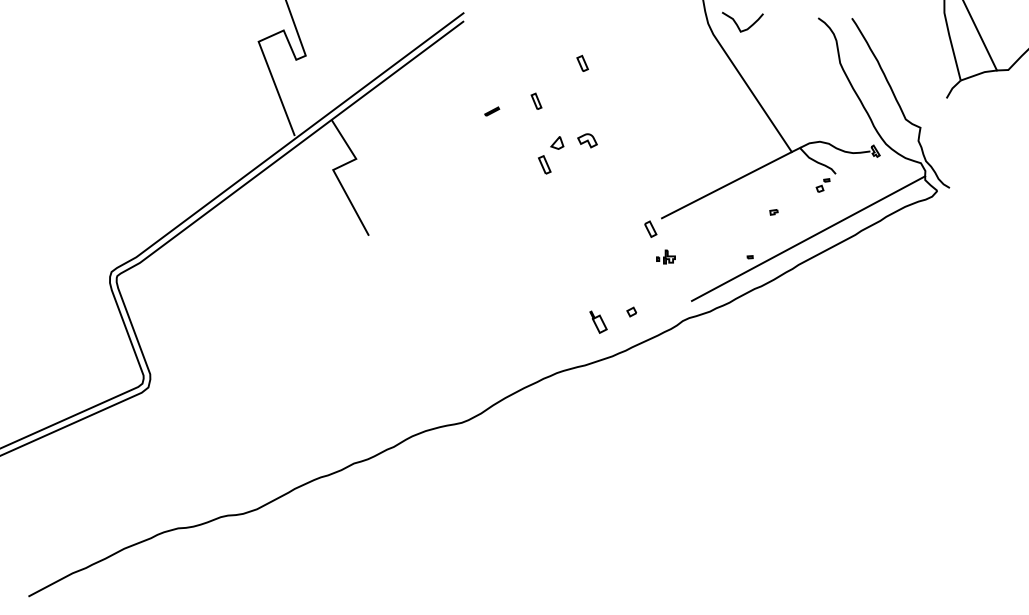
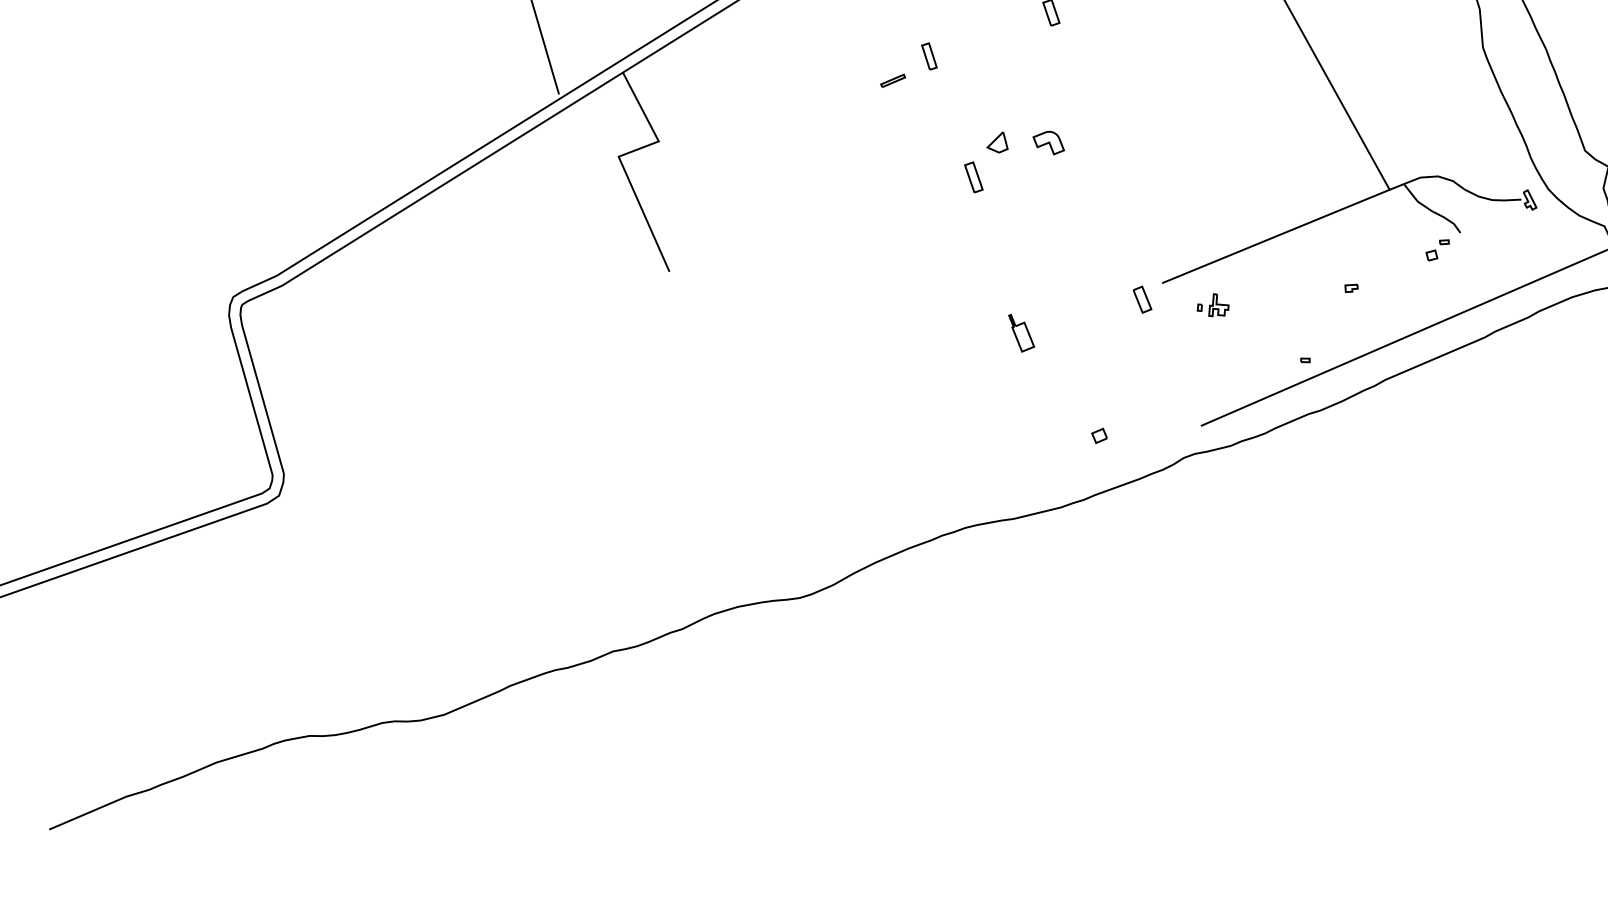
part: (536, 100) -> (929, 54), moved
part: (665, 256) -> (1212, 304), moved
part: (598, 321) -> (1021, 332), moved

